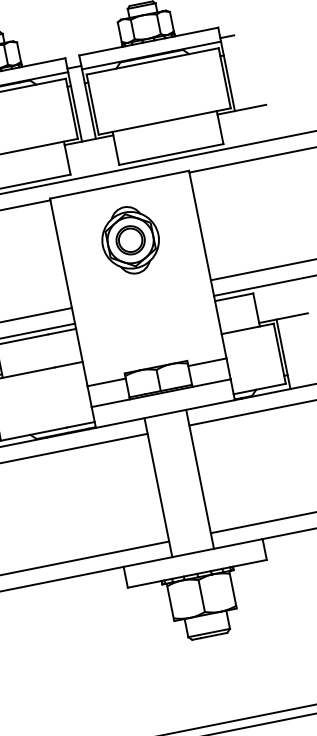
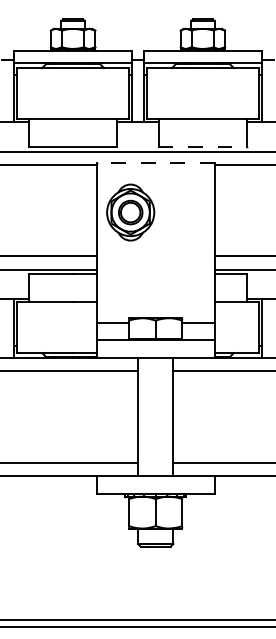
line: (172, 154) -> (203, 147), solid -> dashed
line: (119, 184) -> (155, 163), solid -> dashed
part: (130, 240) -> (130, 212), moved

